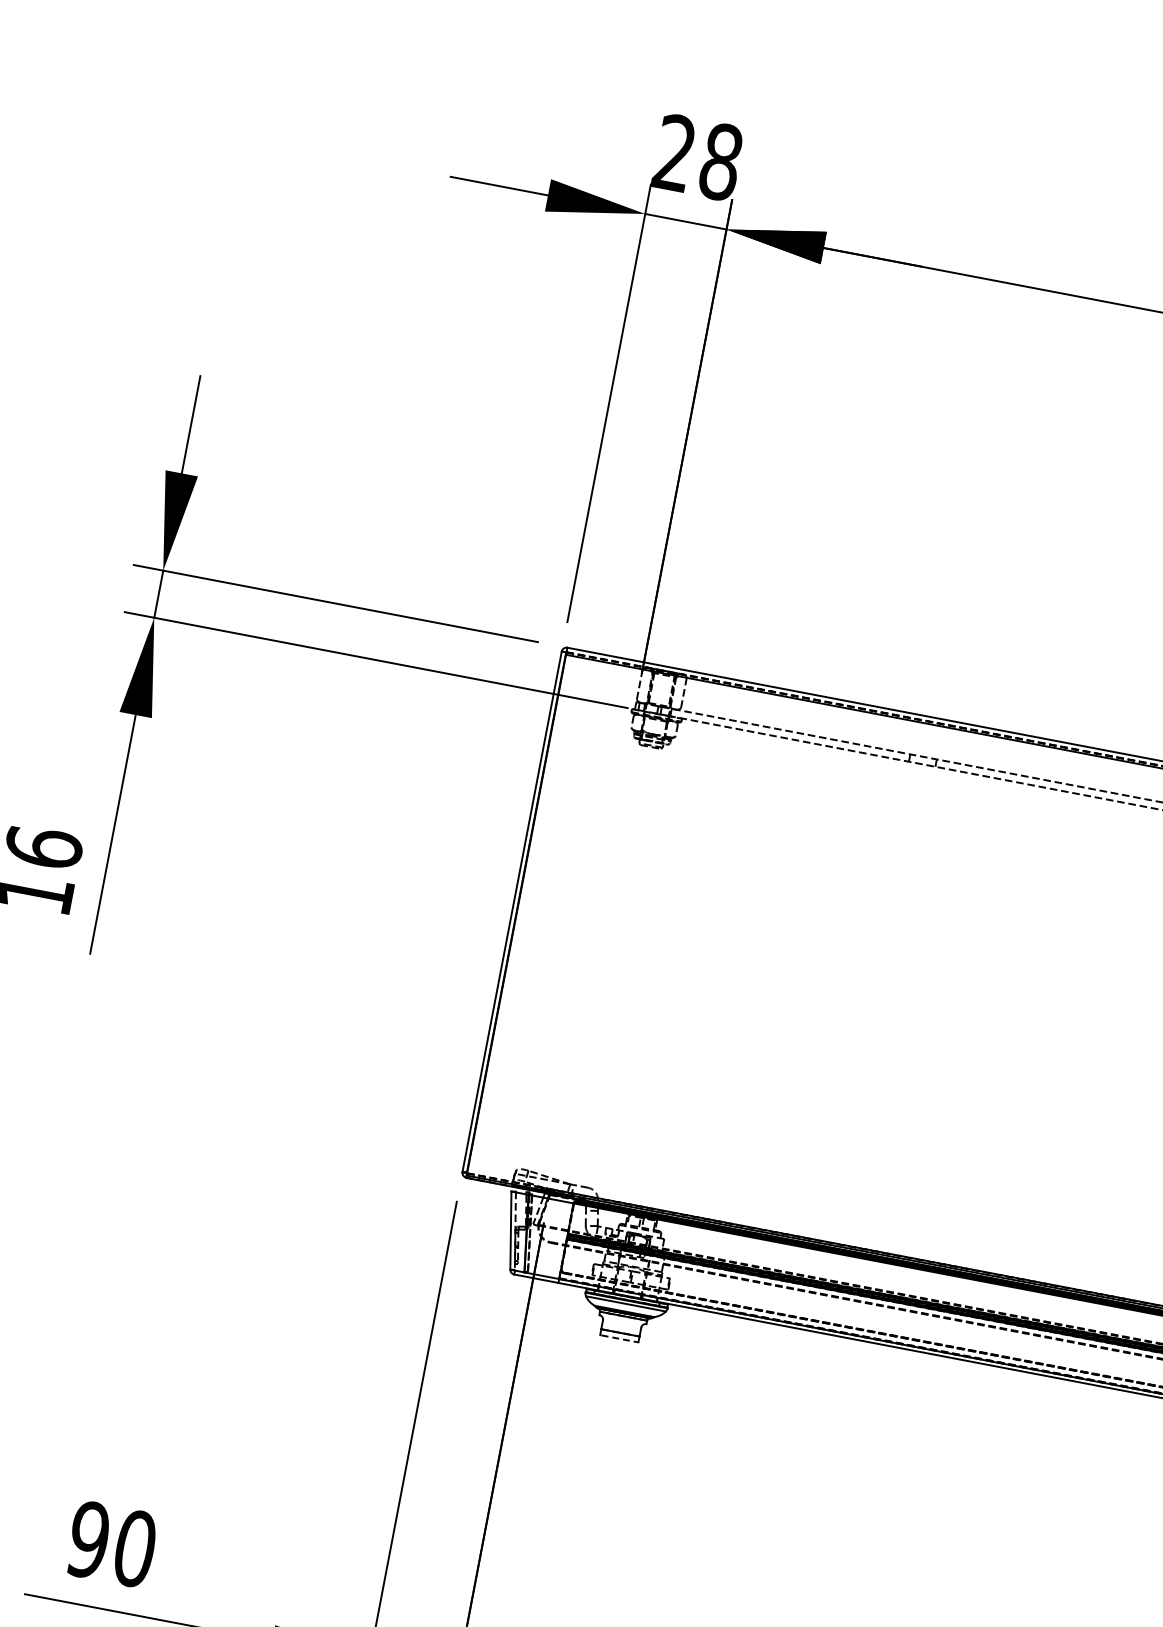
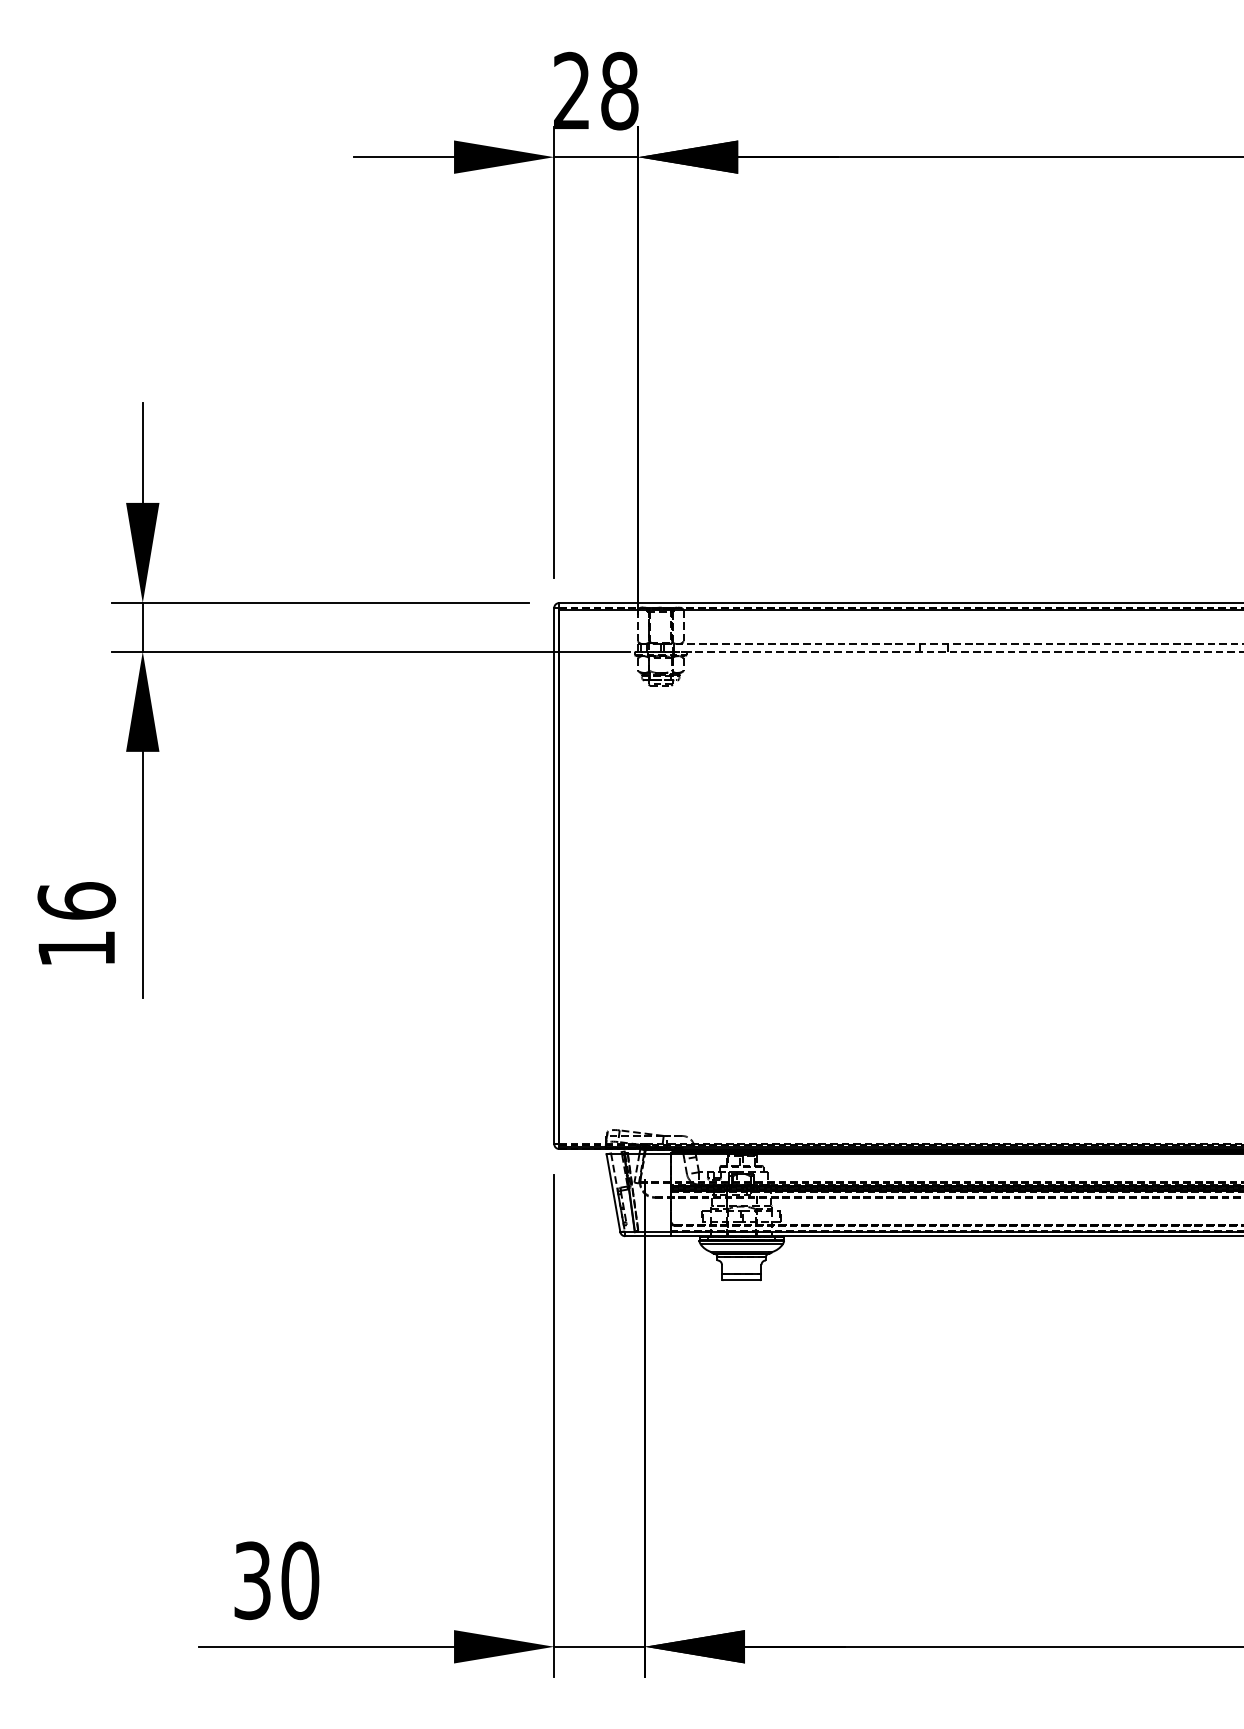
line: (619, 1339) -> (742, 1280), dashed -> solid
text: (88, 1539) -> (252, 1580), 90 -> 30

